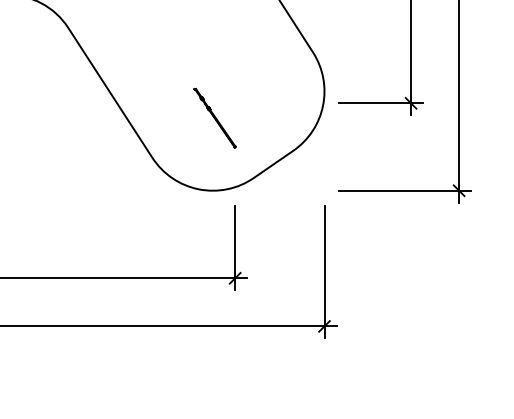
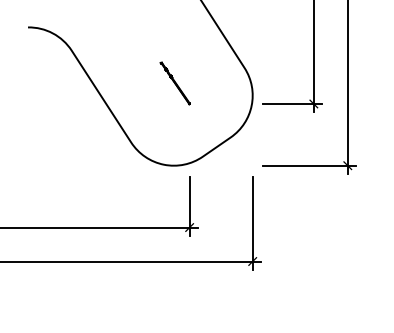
line: (213, 118) -> (174, 83), moved

